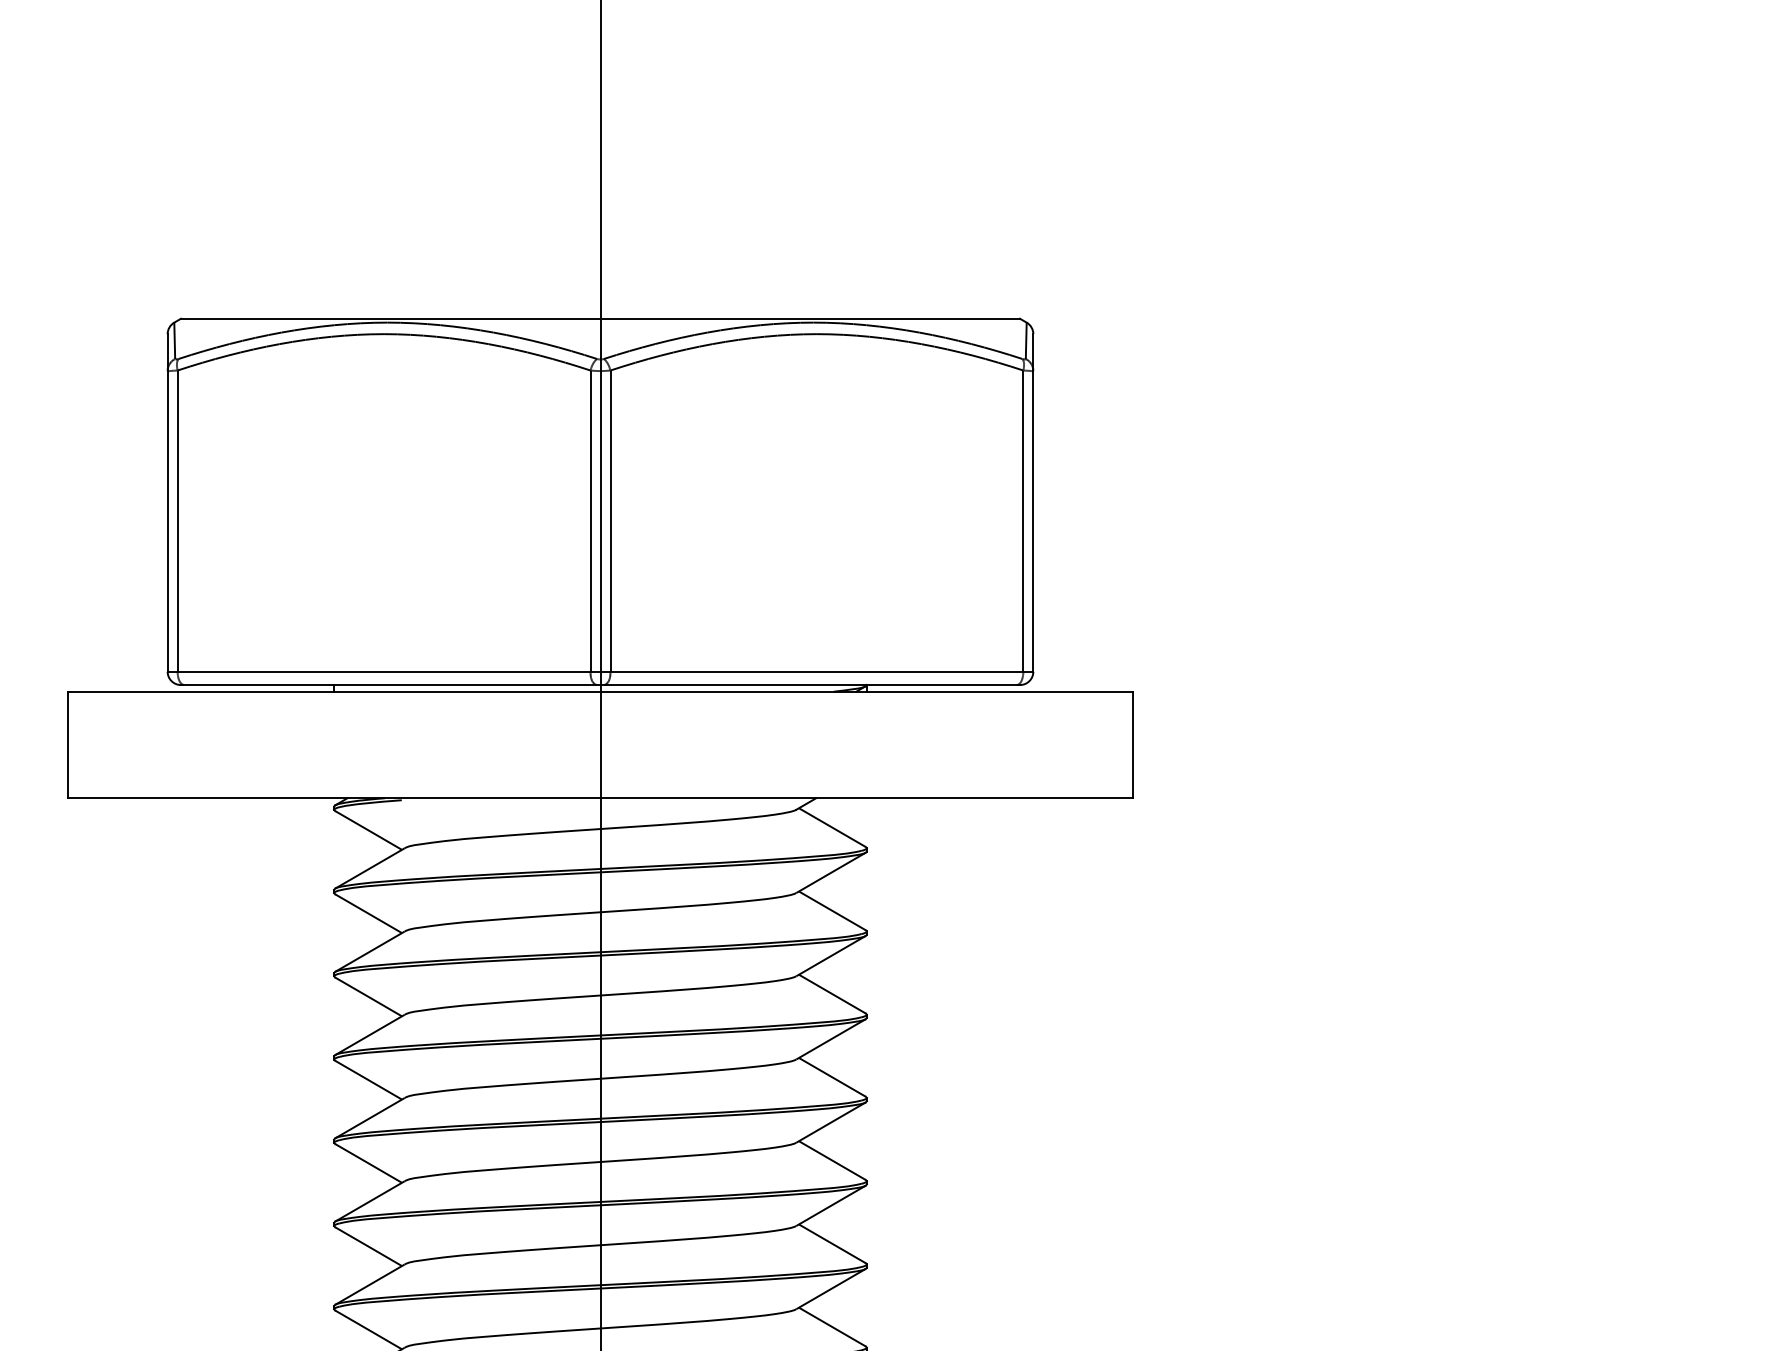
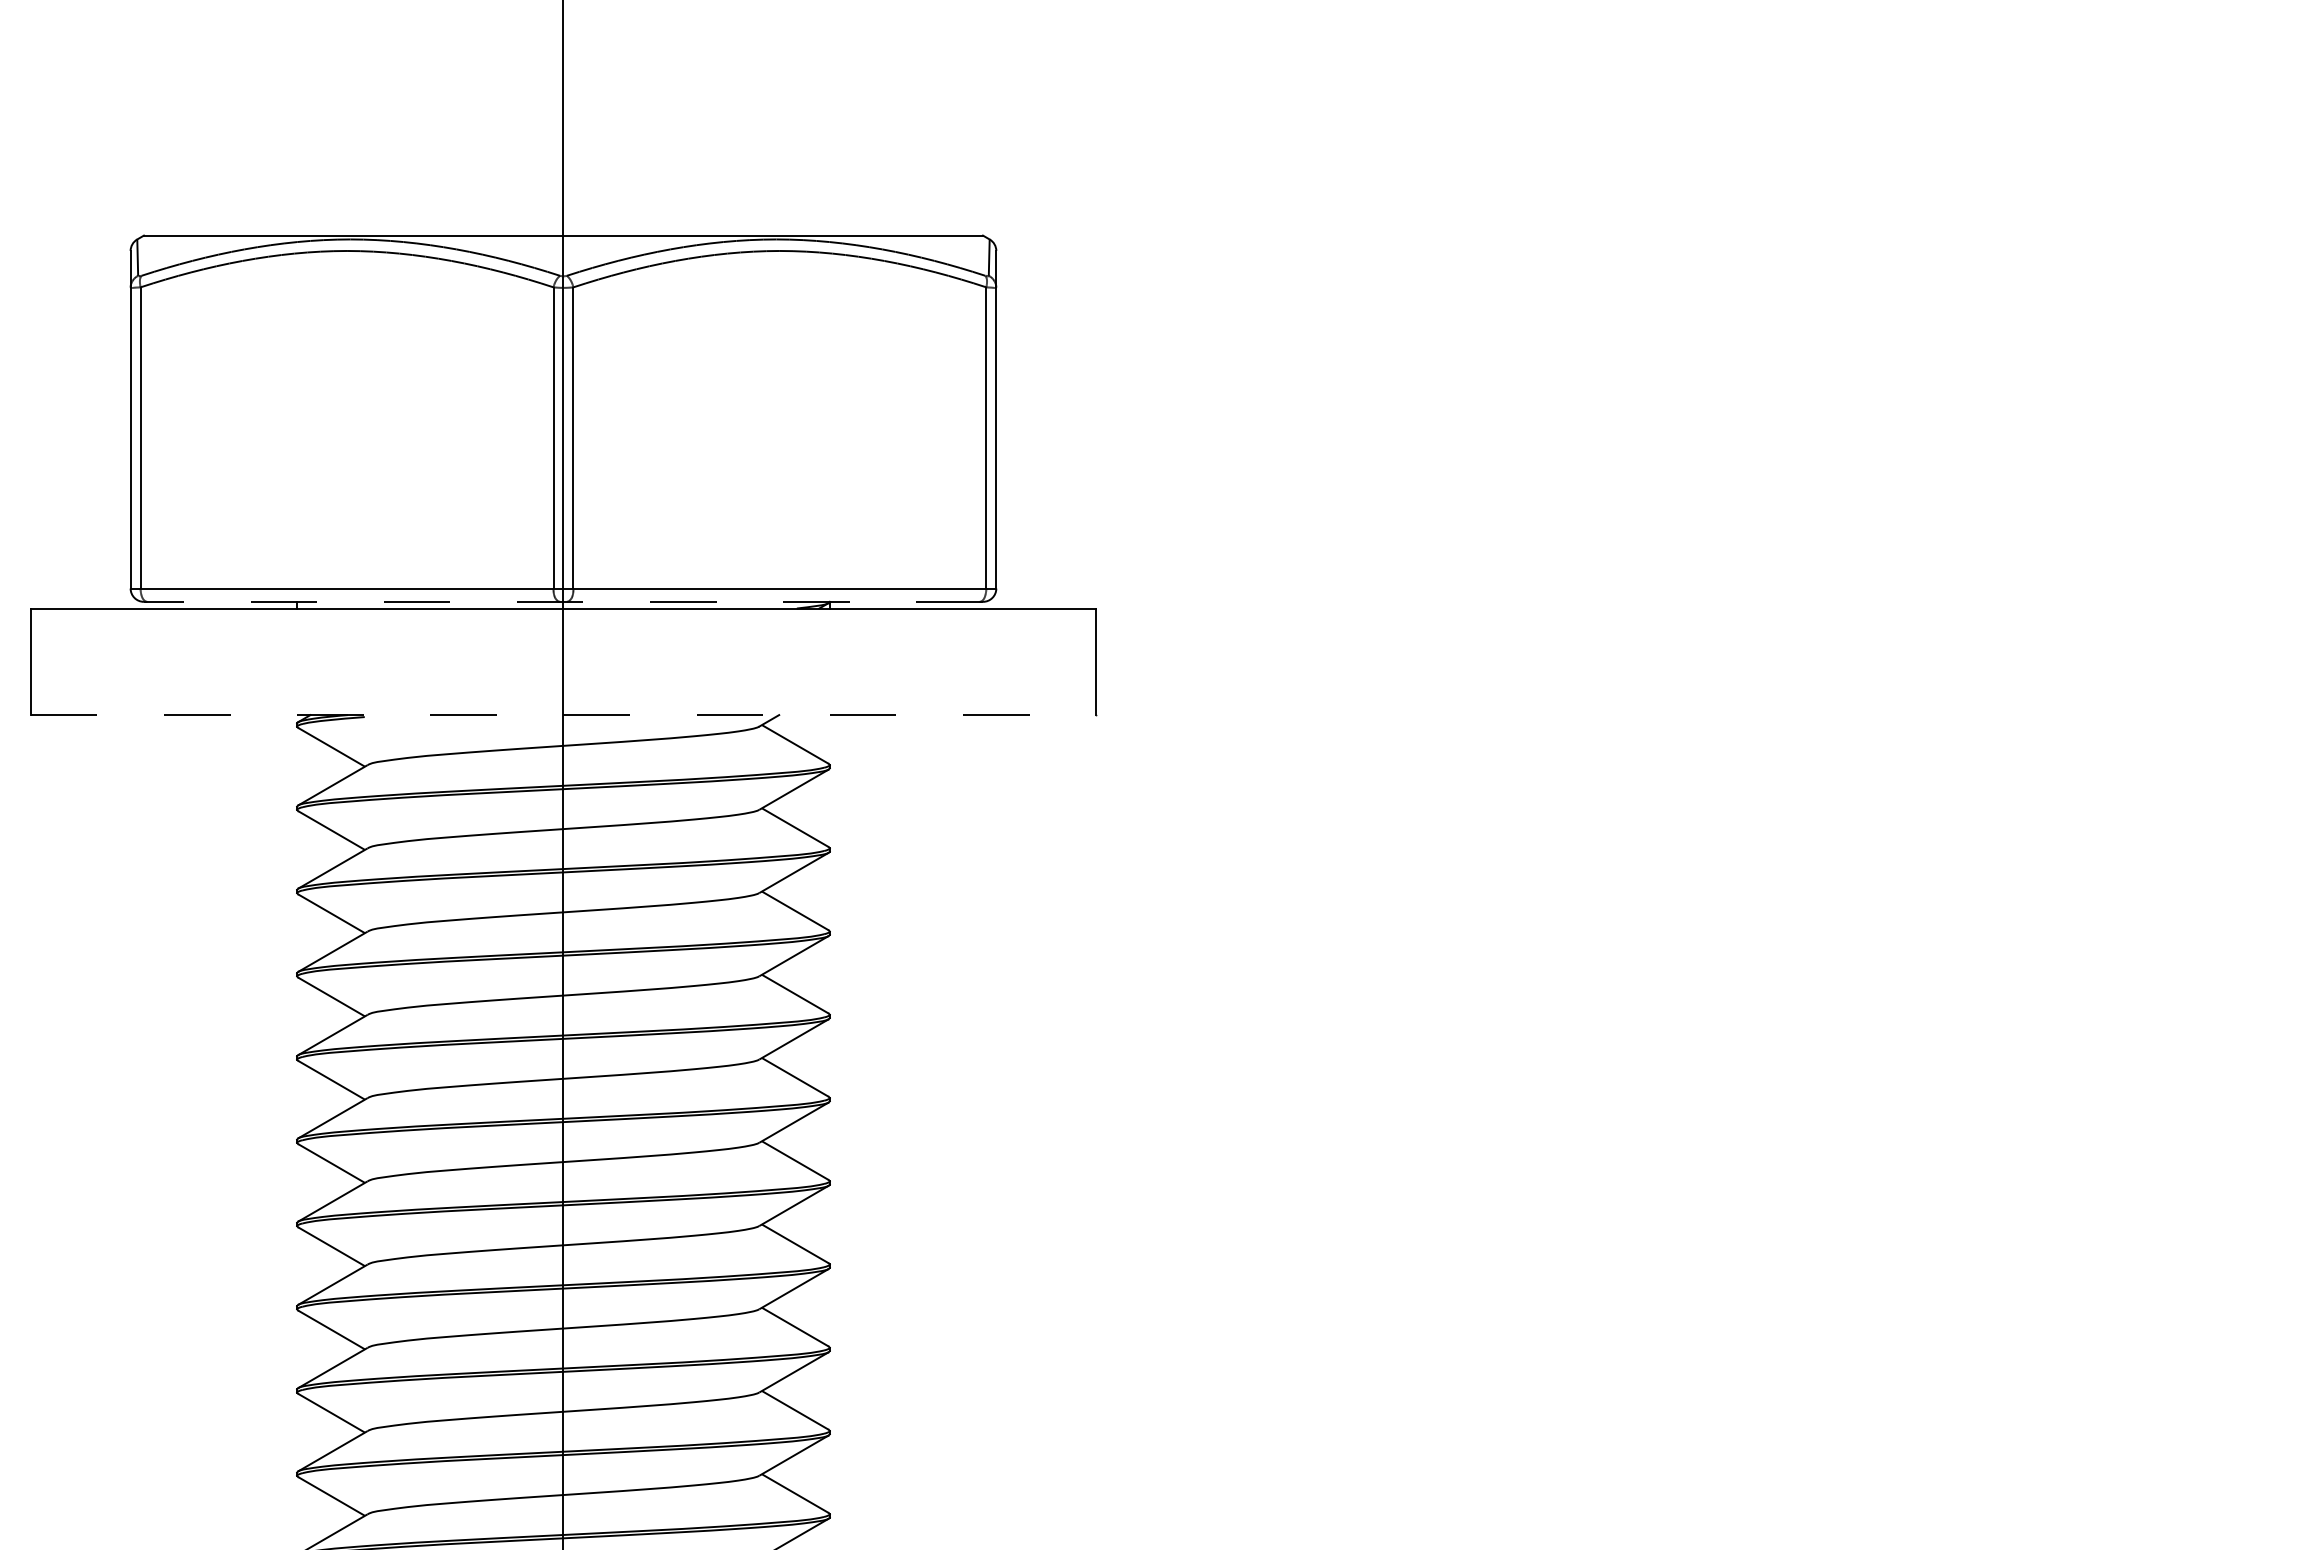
line: (600, 684) -> (563, 601), solid -> dashed
line: (600, 798) -> (563, 715), solid -> dashed

